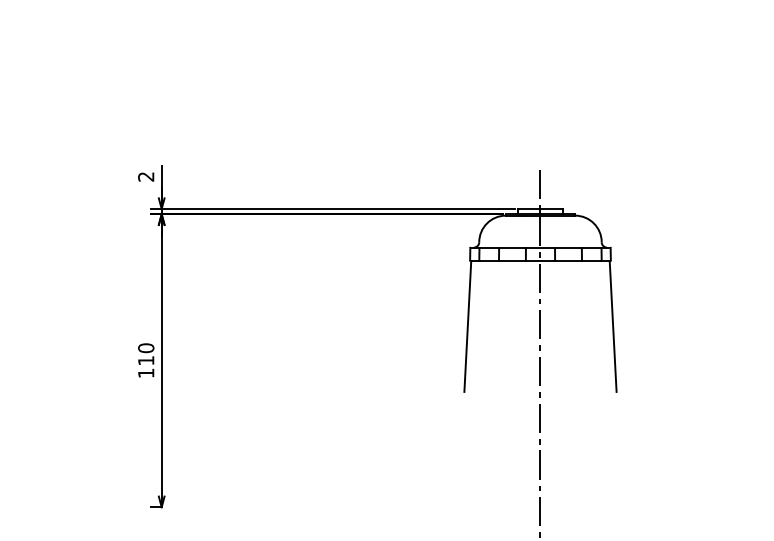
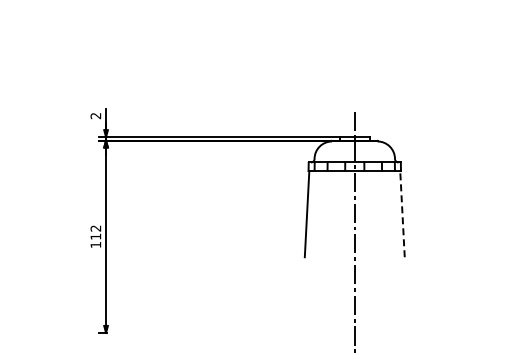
line: (613, 326) -> (402, 214), solid -> dashed
text: (145, 348) -> (95, 228), 110 -> 112

